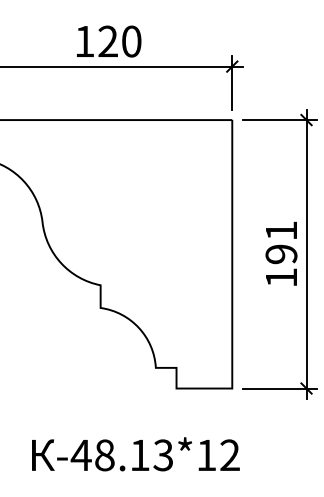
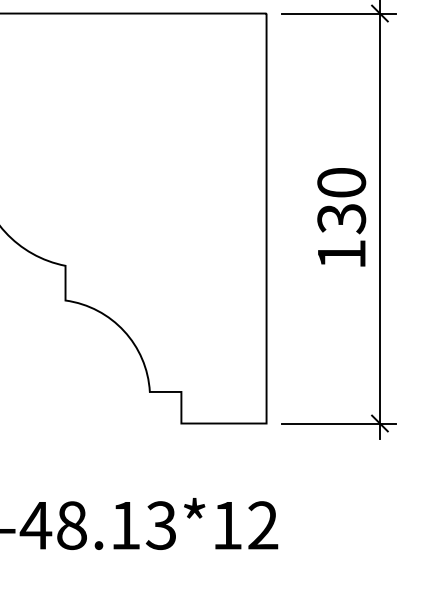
text: (281, 242) -> (341, 200), 191 -> 130

